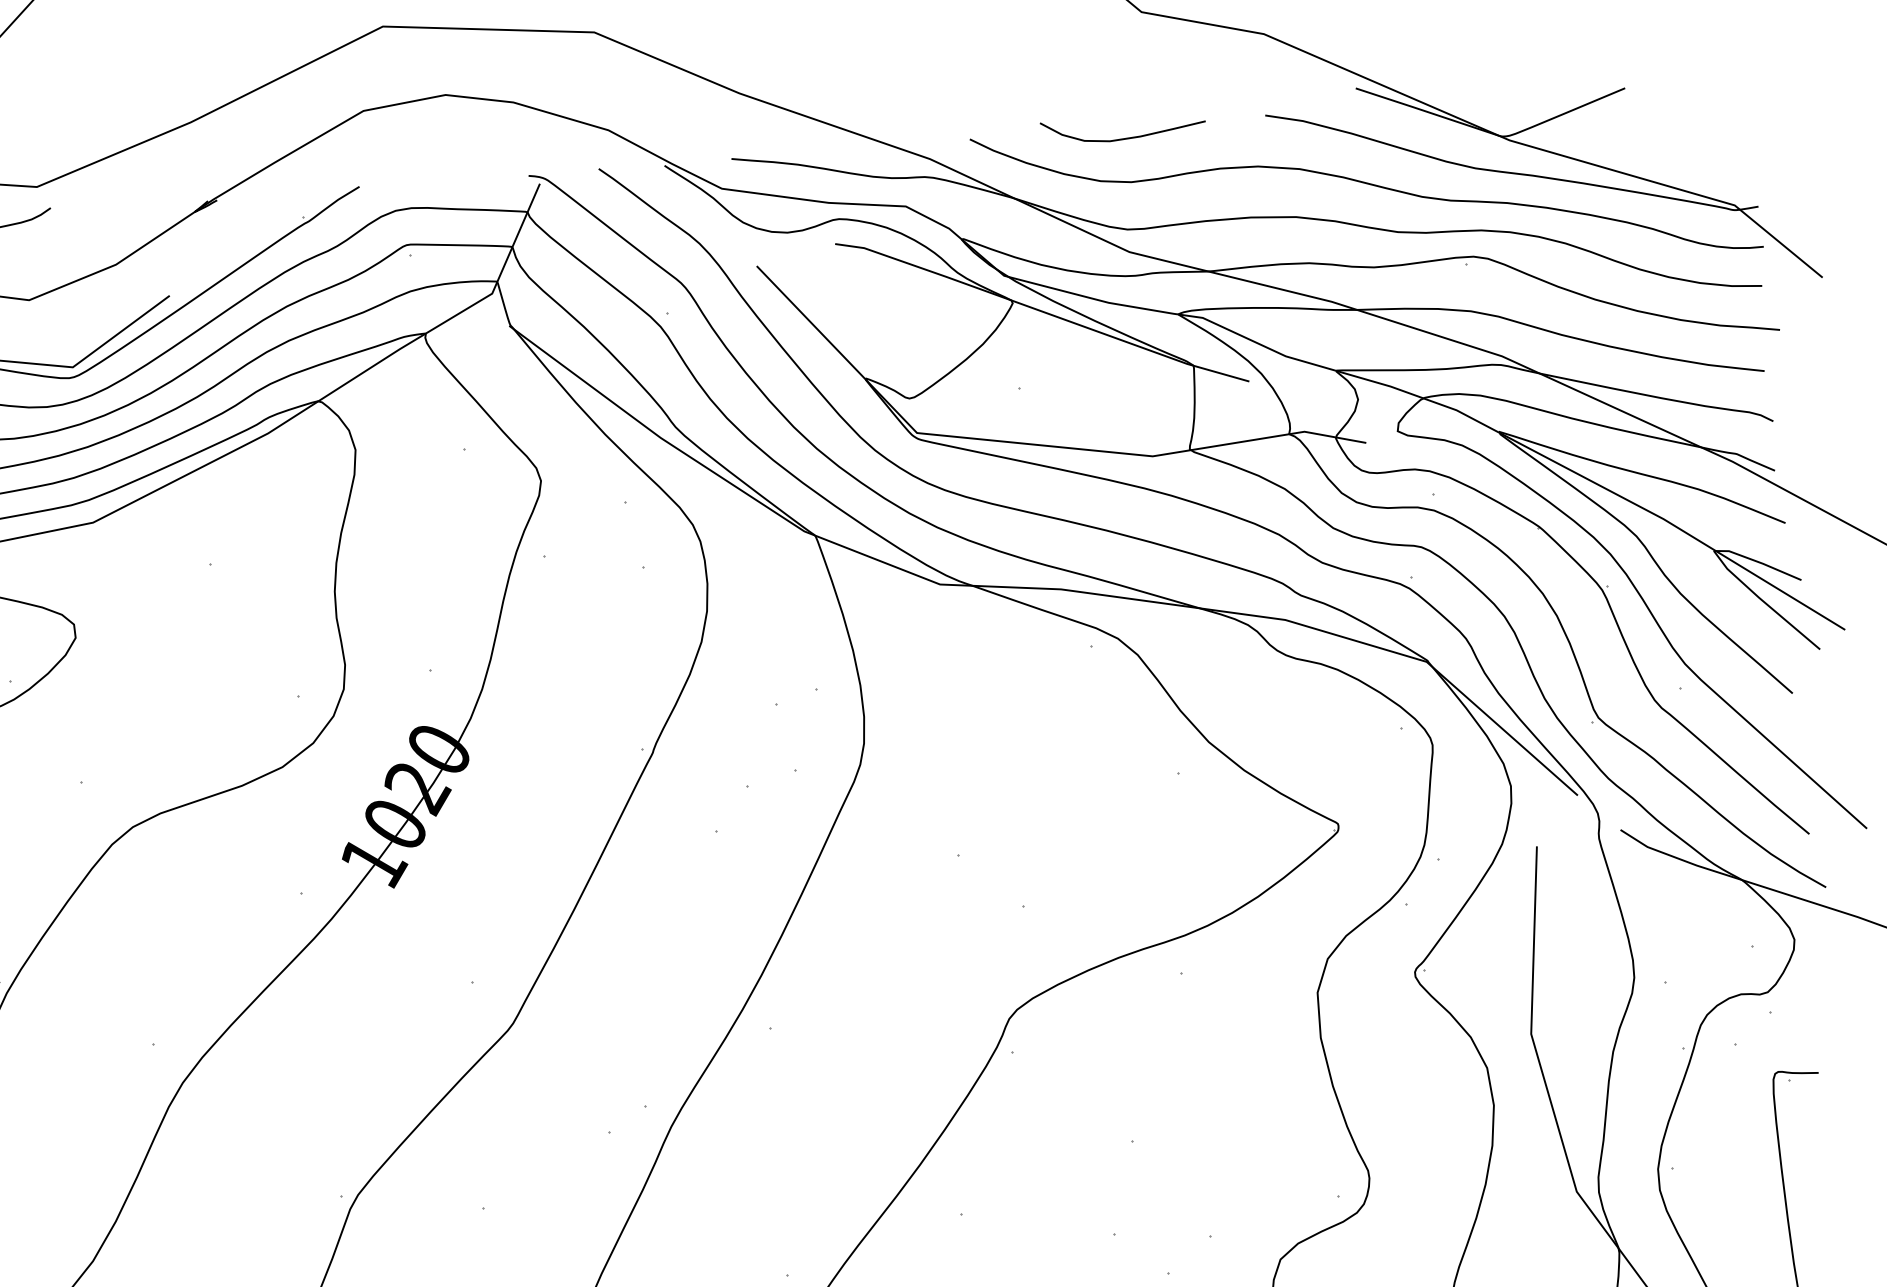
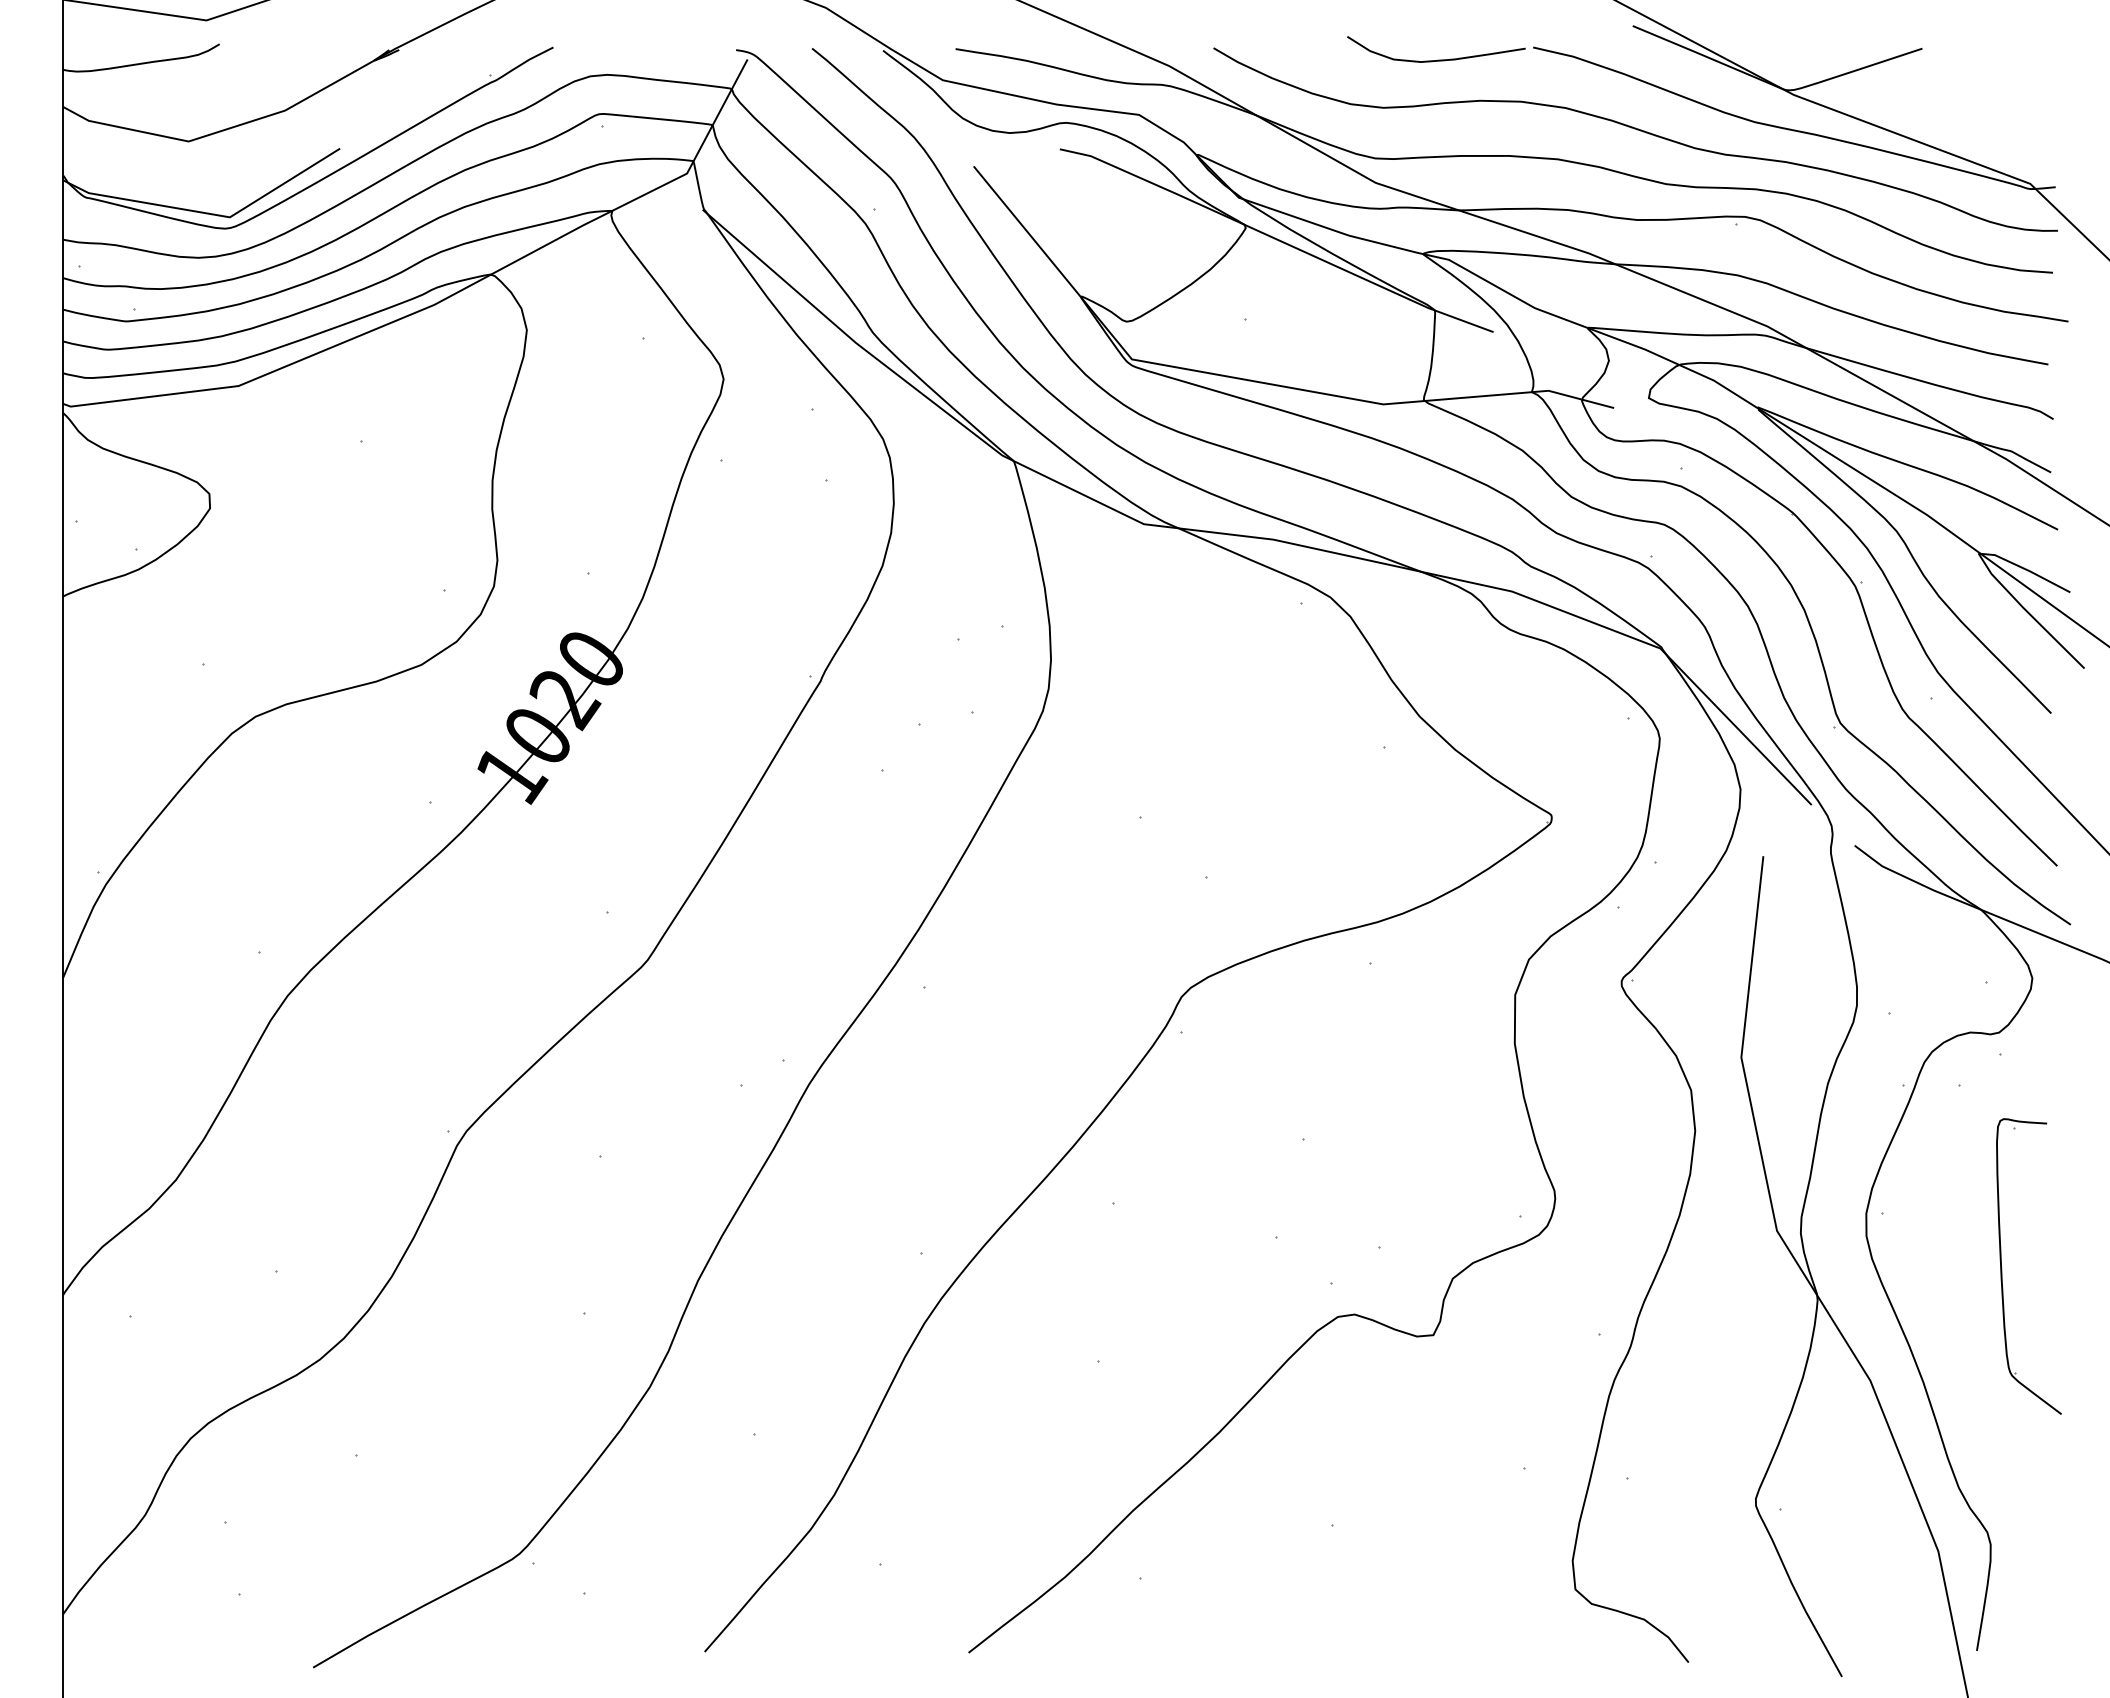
curve: (1125, 137) -> (1437, 59), moved

